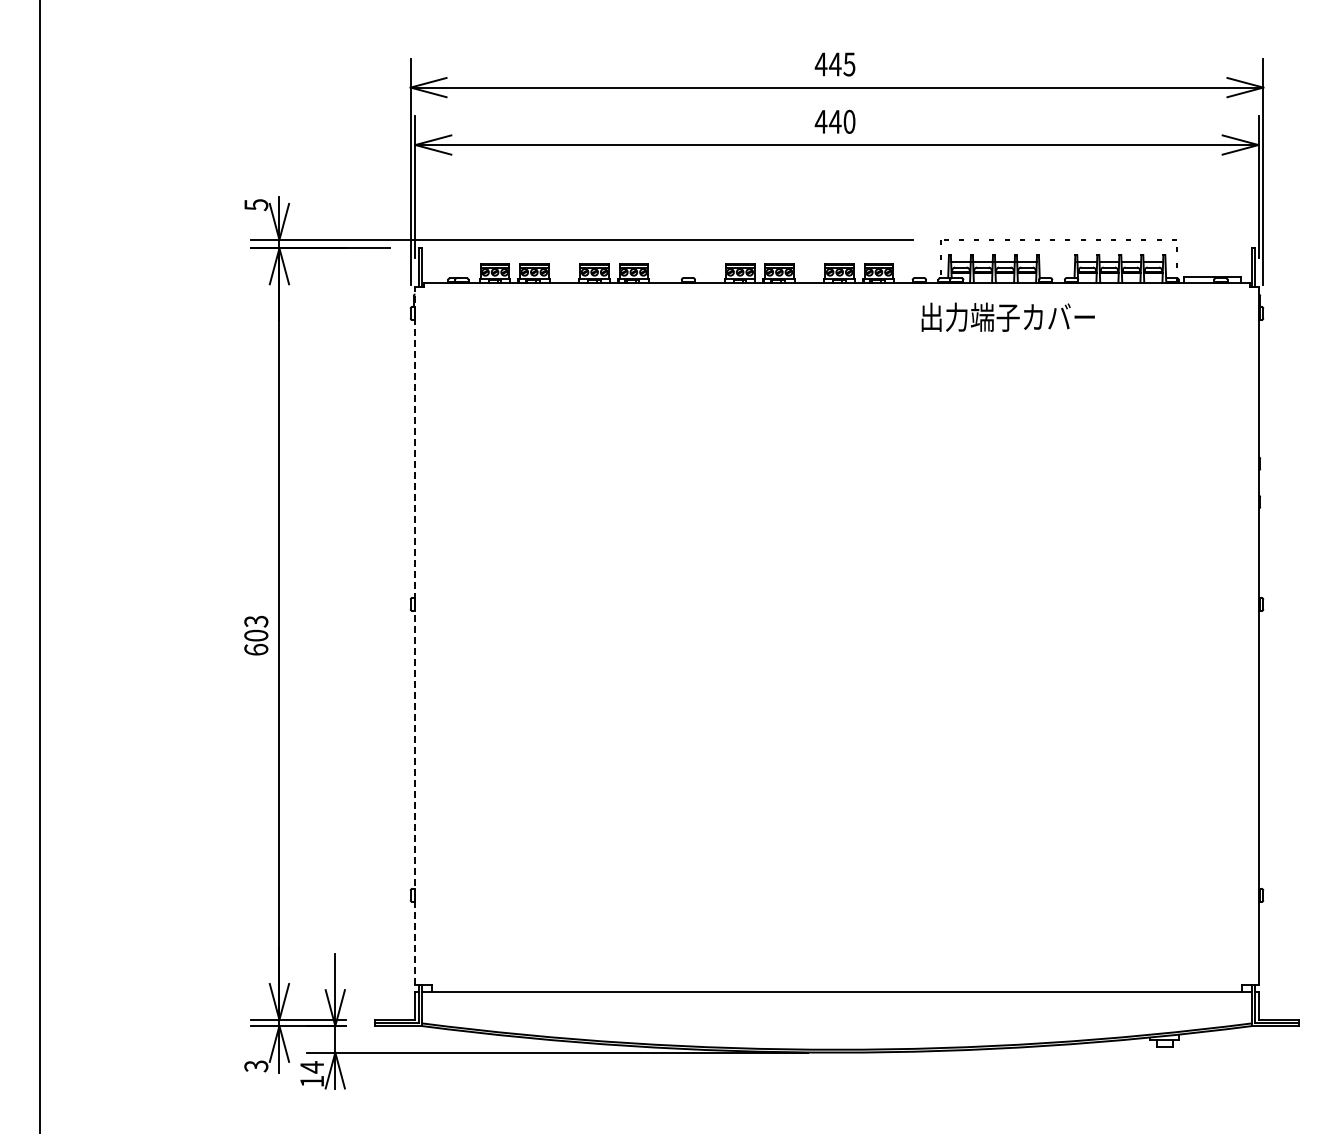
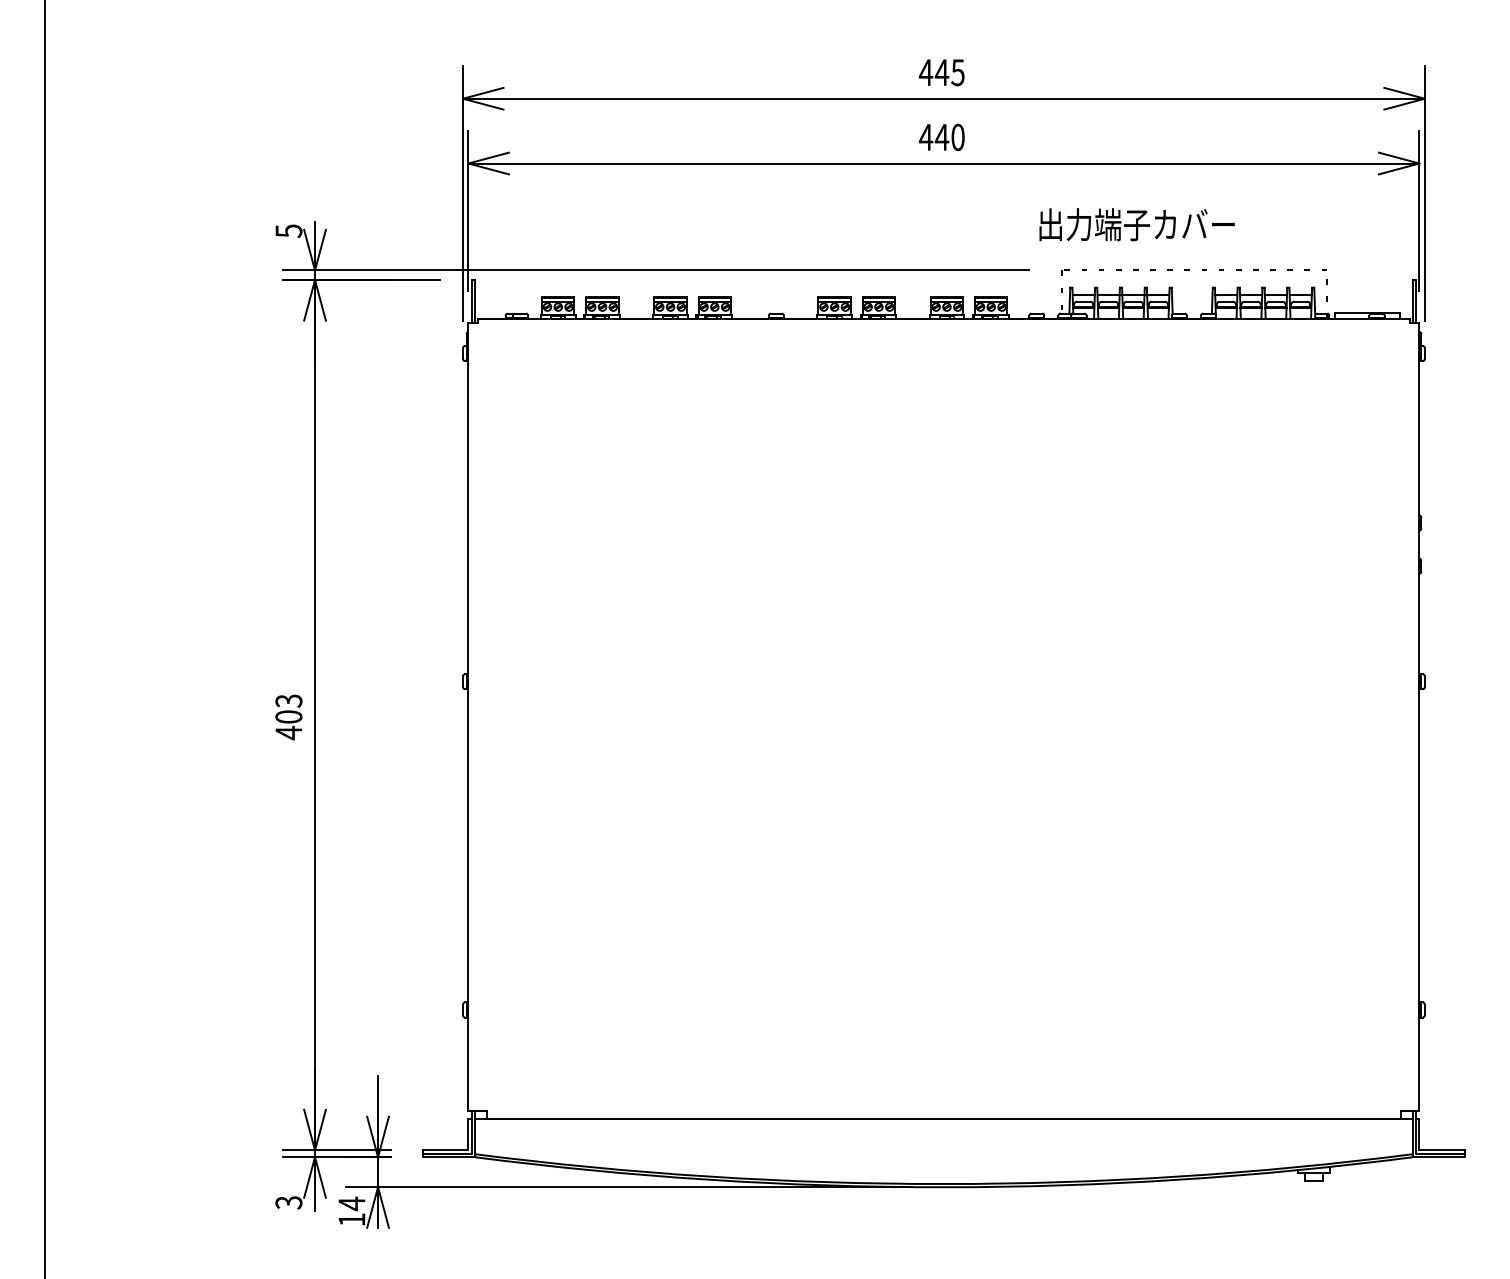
text: (1007, 316) -> (1136, 223), moved
line: (415, 635) -> (468, 716), dashed -> solid
text: (256, 649) -> (289, 732), 603 -> 403

